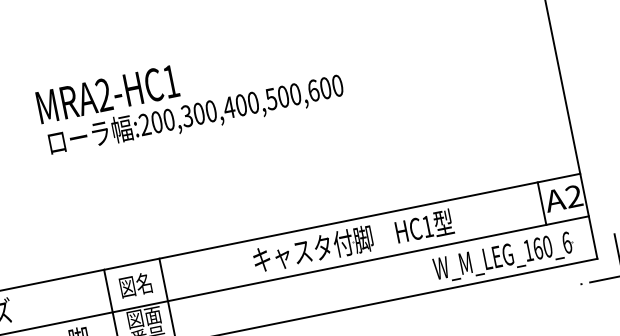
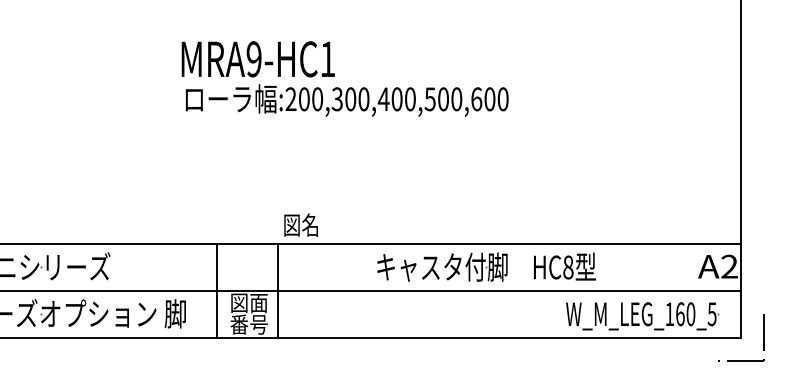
text: (103, 95) -> (253, 59), MRA2-HC1 -> MRA9-HC1
line: (542, 203) -> (694, 267), removed
text: (427, 226) -> (568, 267), HC1 -> HC8
text: (566, 243) -> (711, 314), W_M_LEG_160_6 -> W_M_LEG_160_5
text: (135, 284) -> (300, 224), moved

